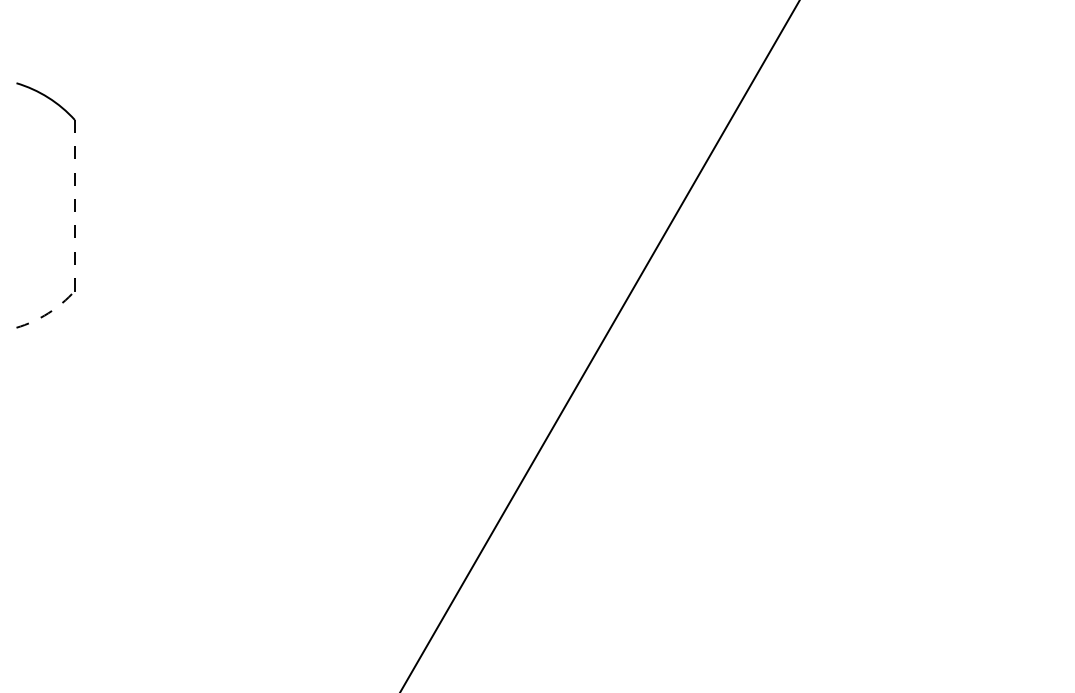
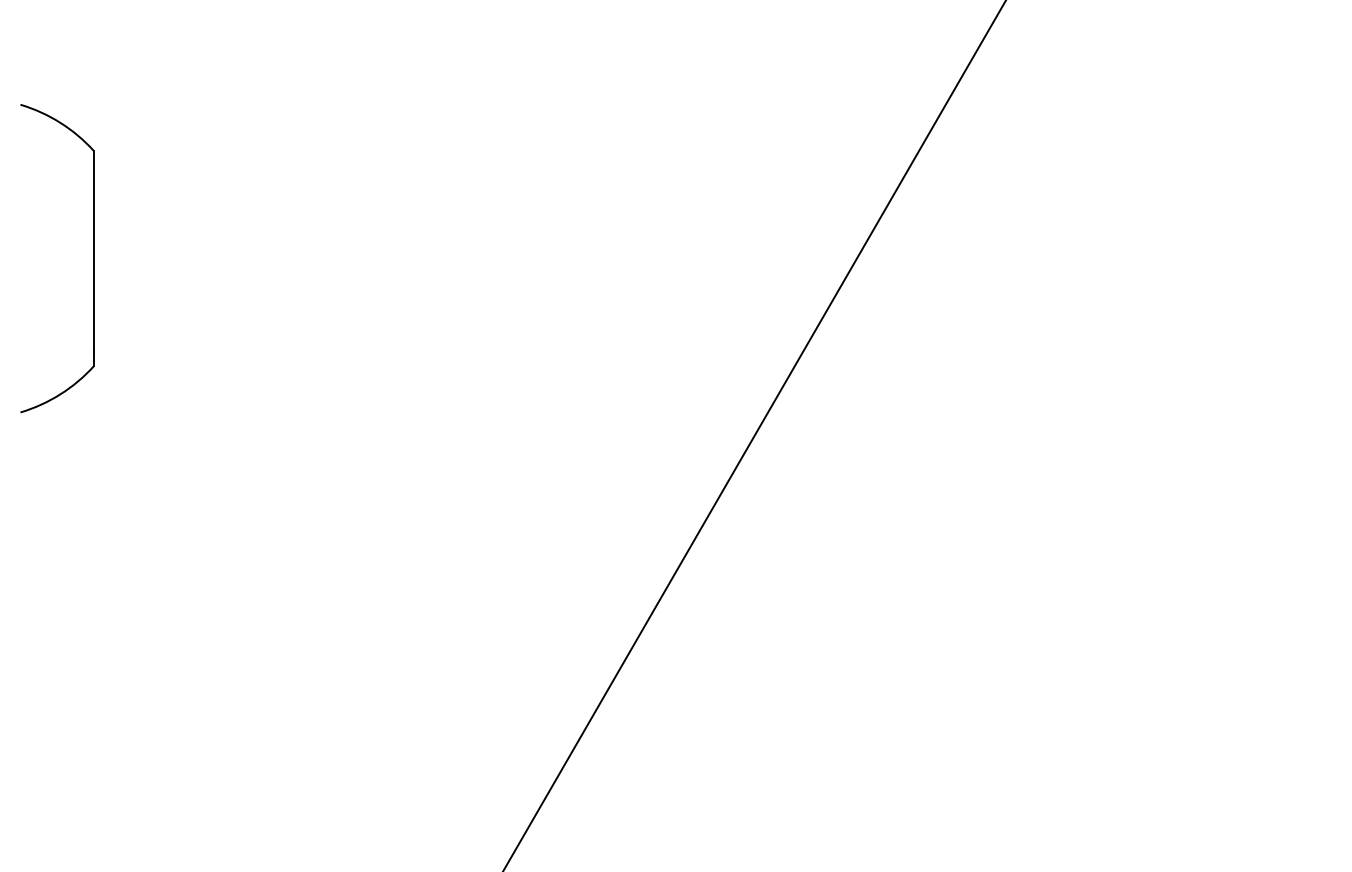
line: (74, 199) -> (93, 251), dashed -> solid
arc: (48, 313) -> (60, 394), dashed -> solid

